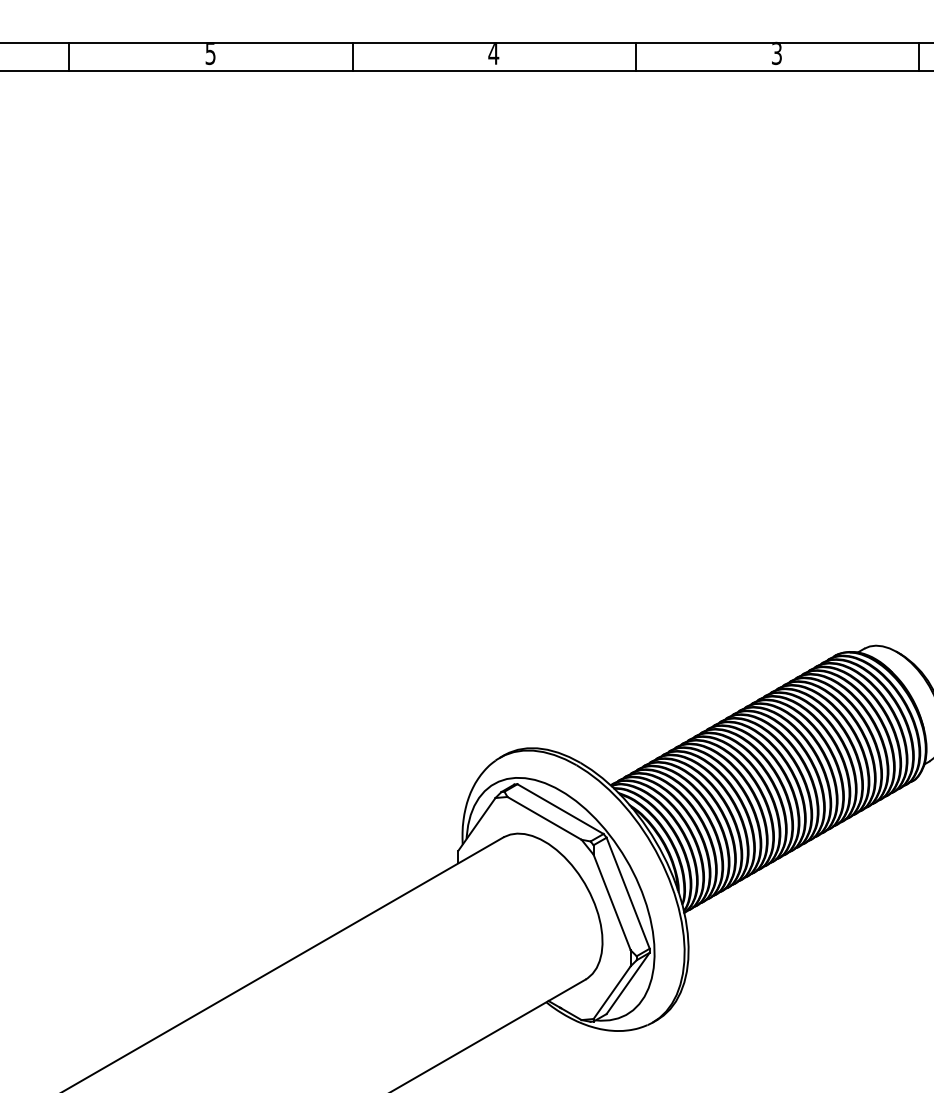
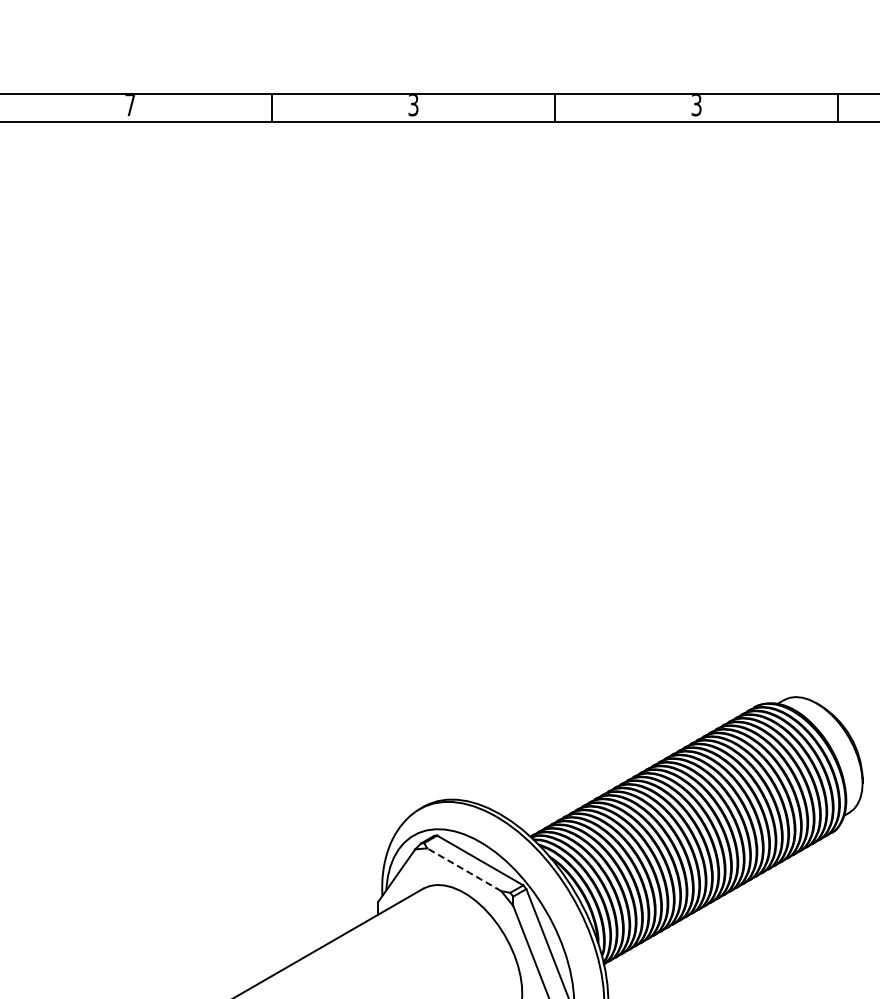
text: (493, 53) -> (413, 104), 4 -> 3
text: (210, 54) -> (130, 105), 5 -> 7
line: (544, 818) -> (464, 869), solid -> dashed

